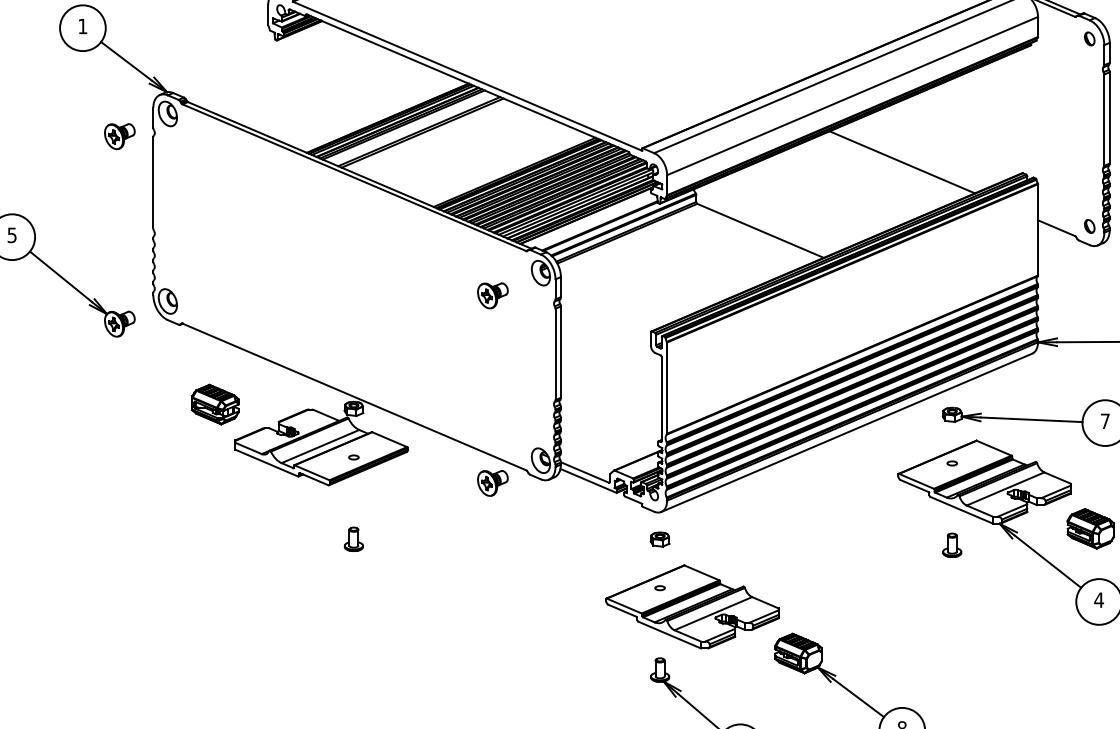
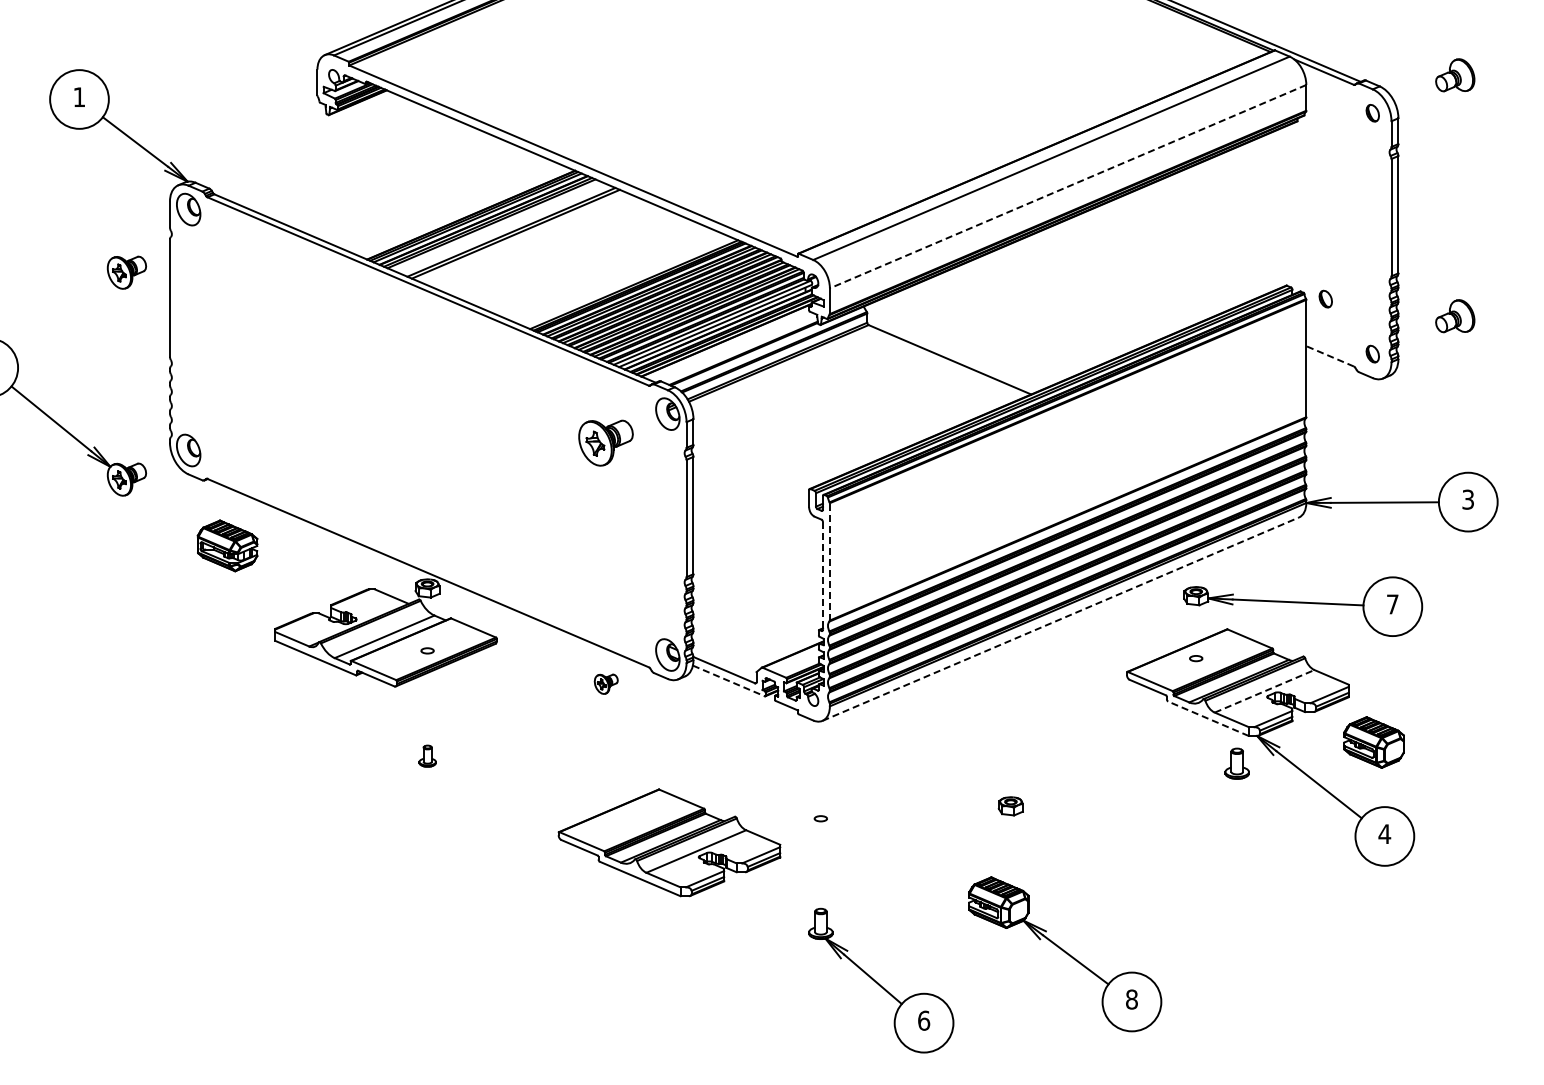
line: (852, 95) -> (1067, 186), solid -> dashed
part: (119, 136) -> (126, 272), moved
line: (901, 162) -> (1131, 271), removed
part: (1052, 183) -> (1325, 298), added
line: (1056, 228) -> (1330, 356), solid -> dashed
part: (493, 296) -> (606, 443), size x1.4
line: (666, 387) -> (829, 561), solid -> dashed
line: (661, 398) -> (822, 575), solid -> dashed
part: (215, 404) -> (227, 545), moved
line: (847, 433) -> (1061, 619), solid -> dashed
line: (588, 481) -> (729, 681), solid -> dashed
part: (493, 483) -> (606, 684), size x0.6
line: (1006, 489) -> (1265, 691), solid -> dashed
line: (961, 510) -> (1208, 718), solid -> dashed
part: (353, 539) -> (427, 756), size x0.7
part: (659, 539) -> (1010, 806), moved
part: (951, 545) -> (1236, 763), moved
part: (692, 606) -> (669, 842), moved

